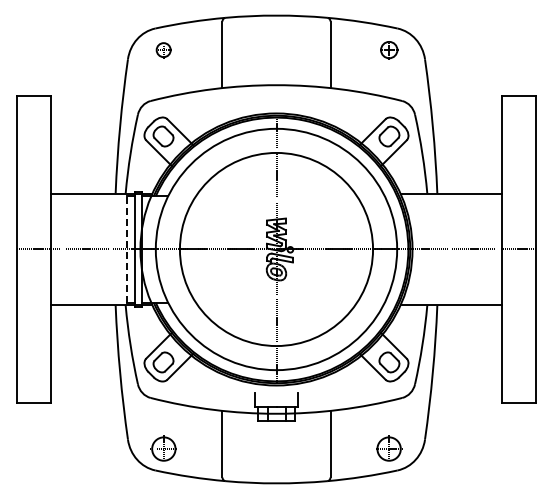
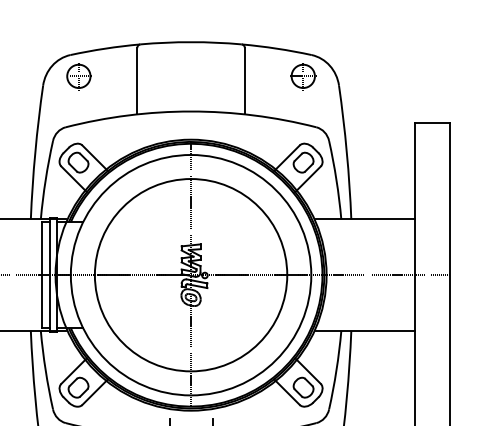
part: (163, 50) -> (78, 76), size x1.67
part: (389, 50) -> (303, 76), size x1.43
line: (127, 249) -> (42, 275), dashed -> solid

